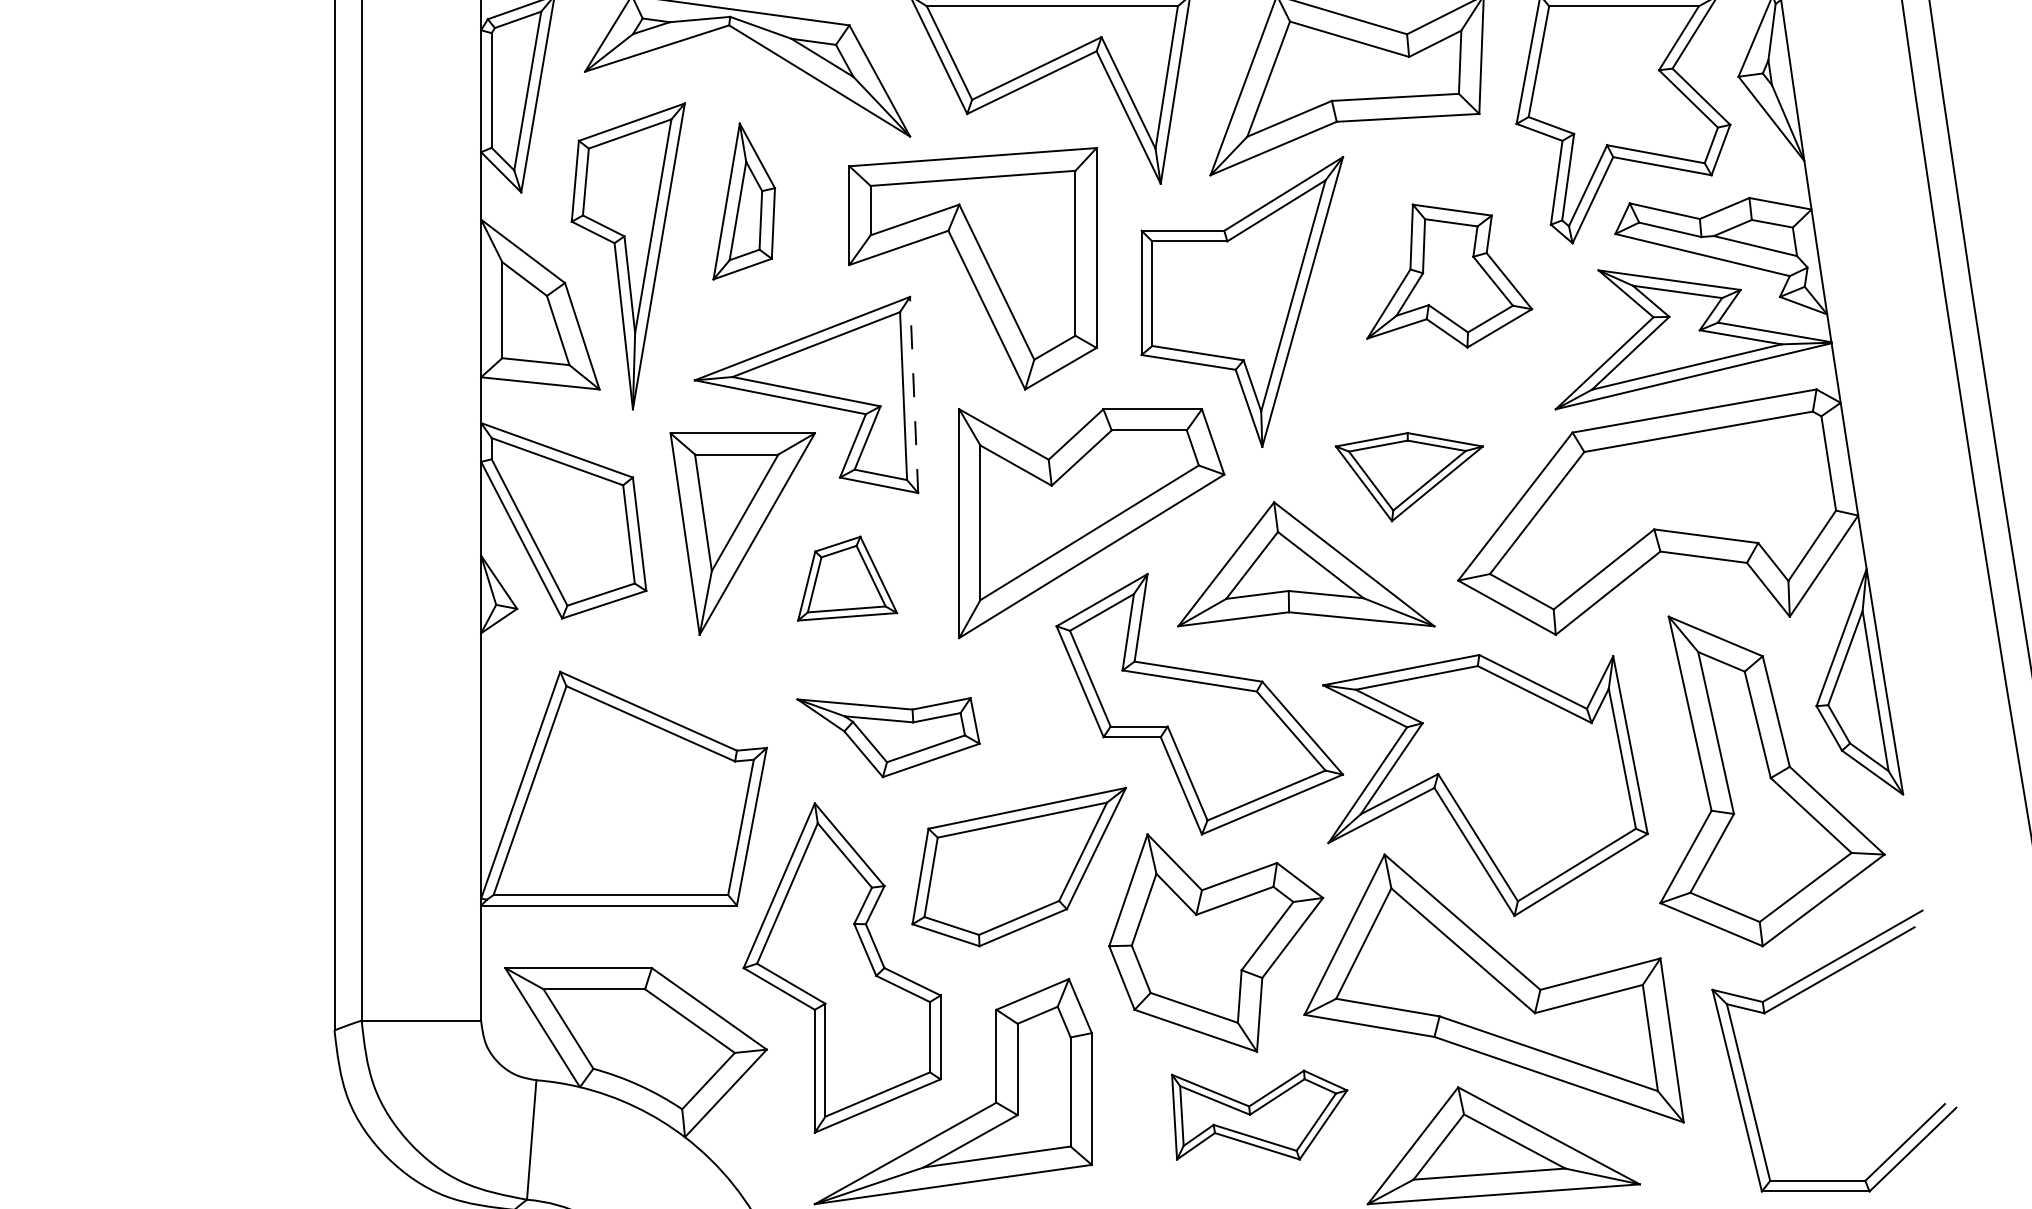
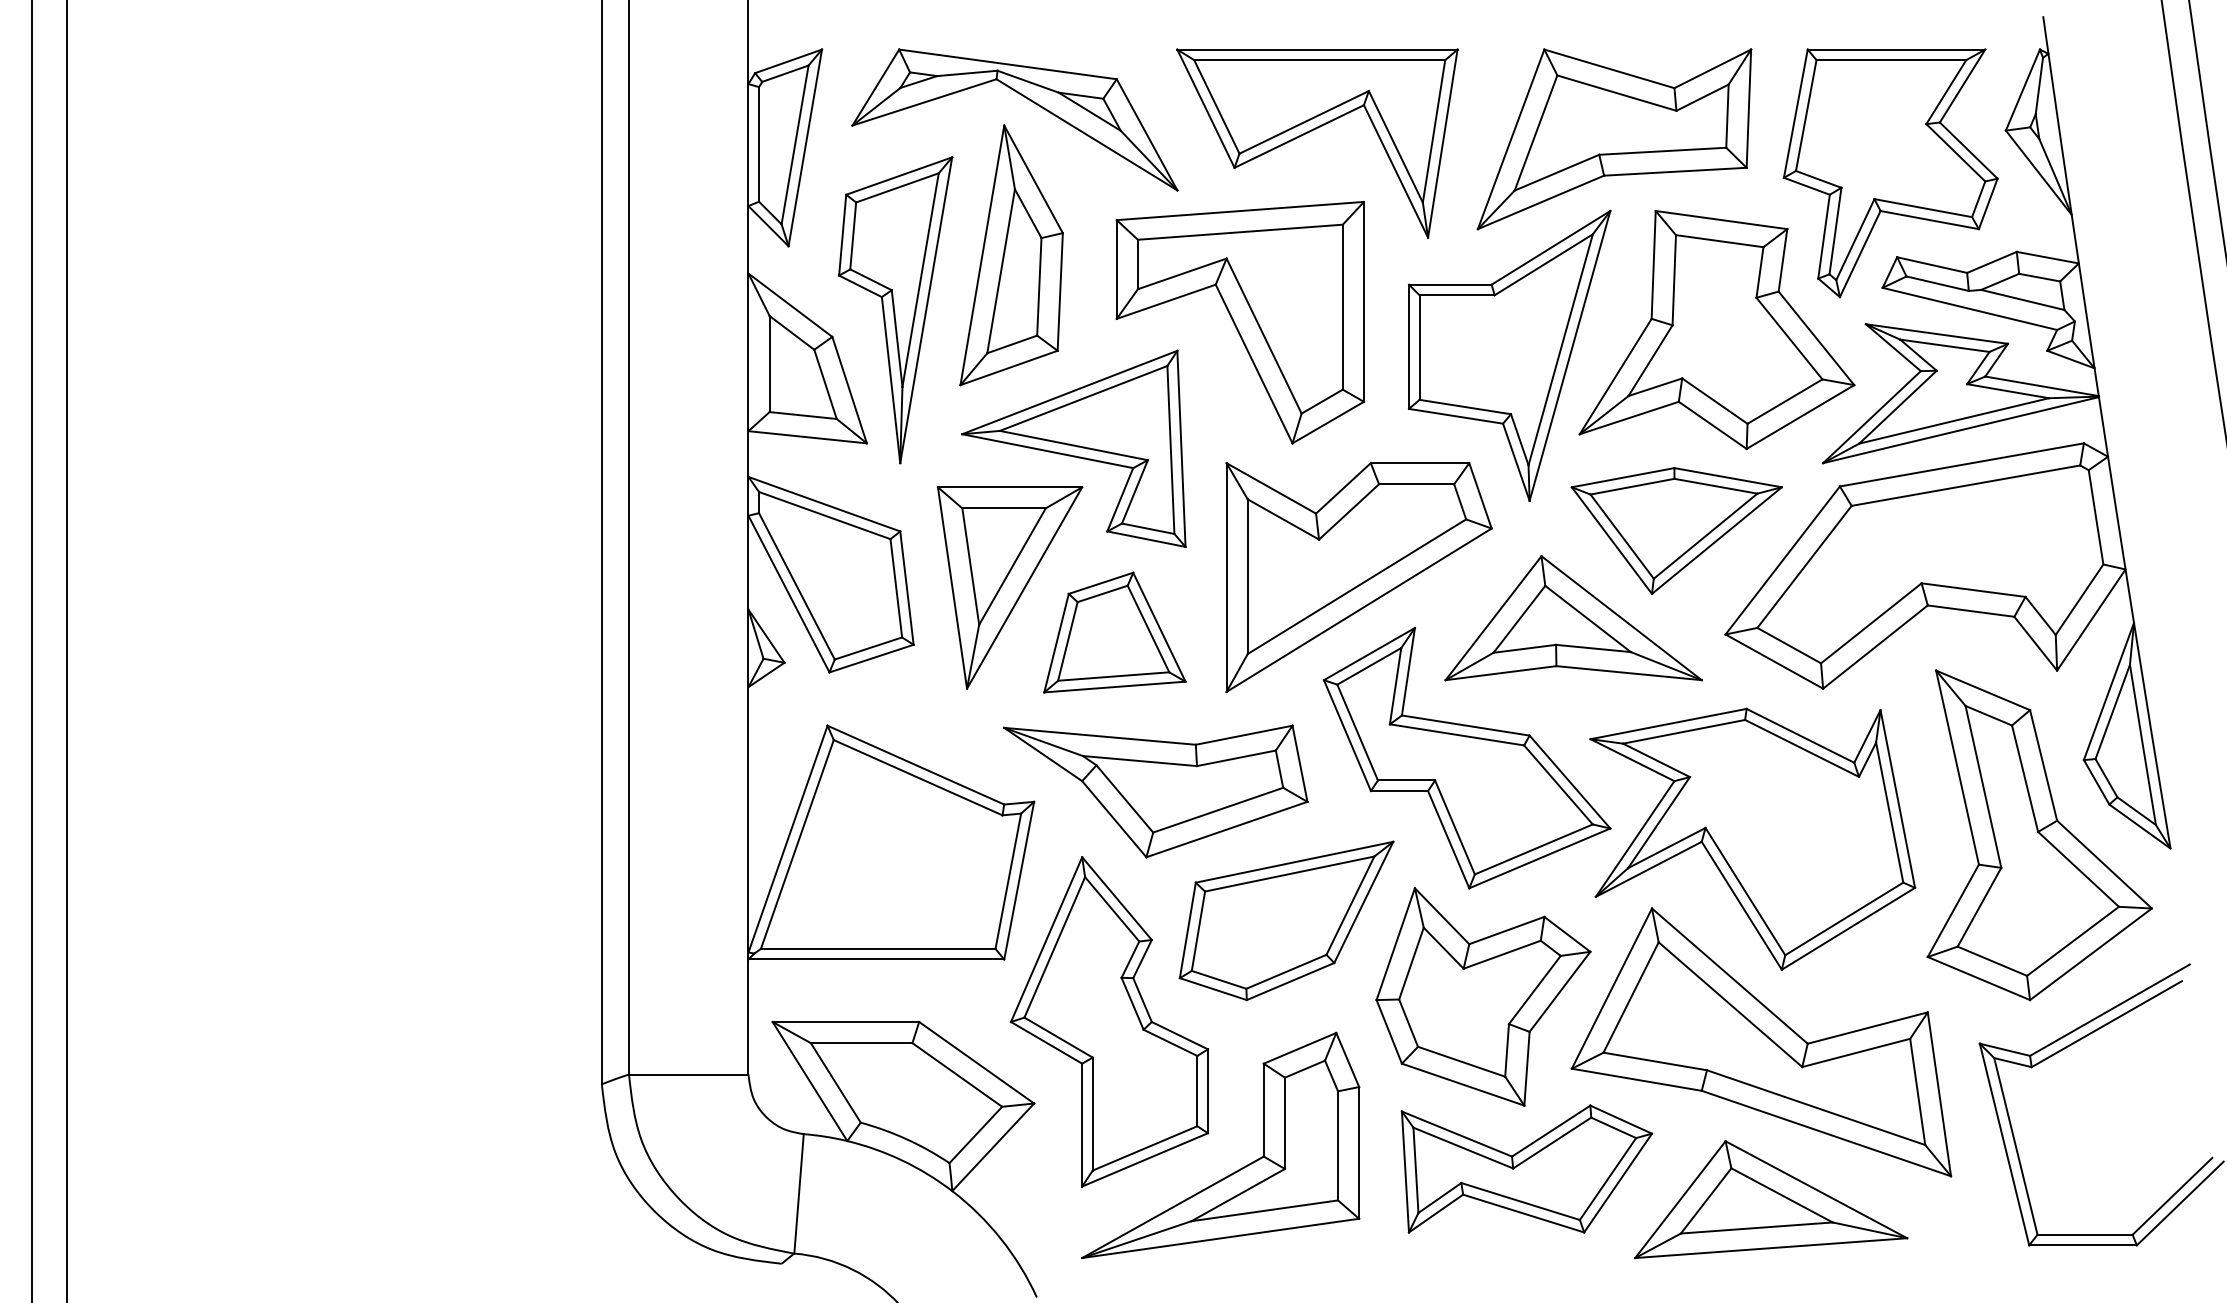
part: (744, 201) -> (1011, 255), size x1.67
part: (1449, 275) -> (1716, 329), size x1.67
line: (914, 394) -> (1181, 448), dashed -> solid
part: (1409, 476) -> (1676, 530), size x1.43
part: (847, 578) -> (1114, 632), size x1.43
part: (888, 737) -> (1155, 791), size x1.67
part: (1259, 1114) -> (1526, 1168), size x1.43

